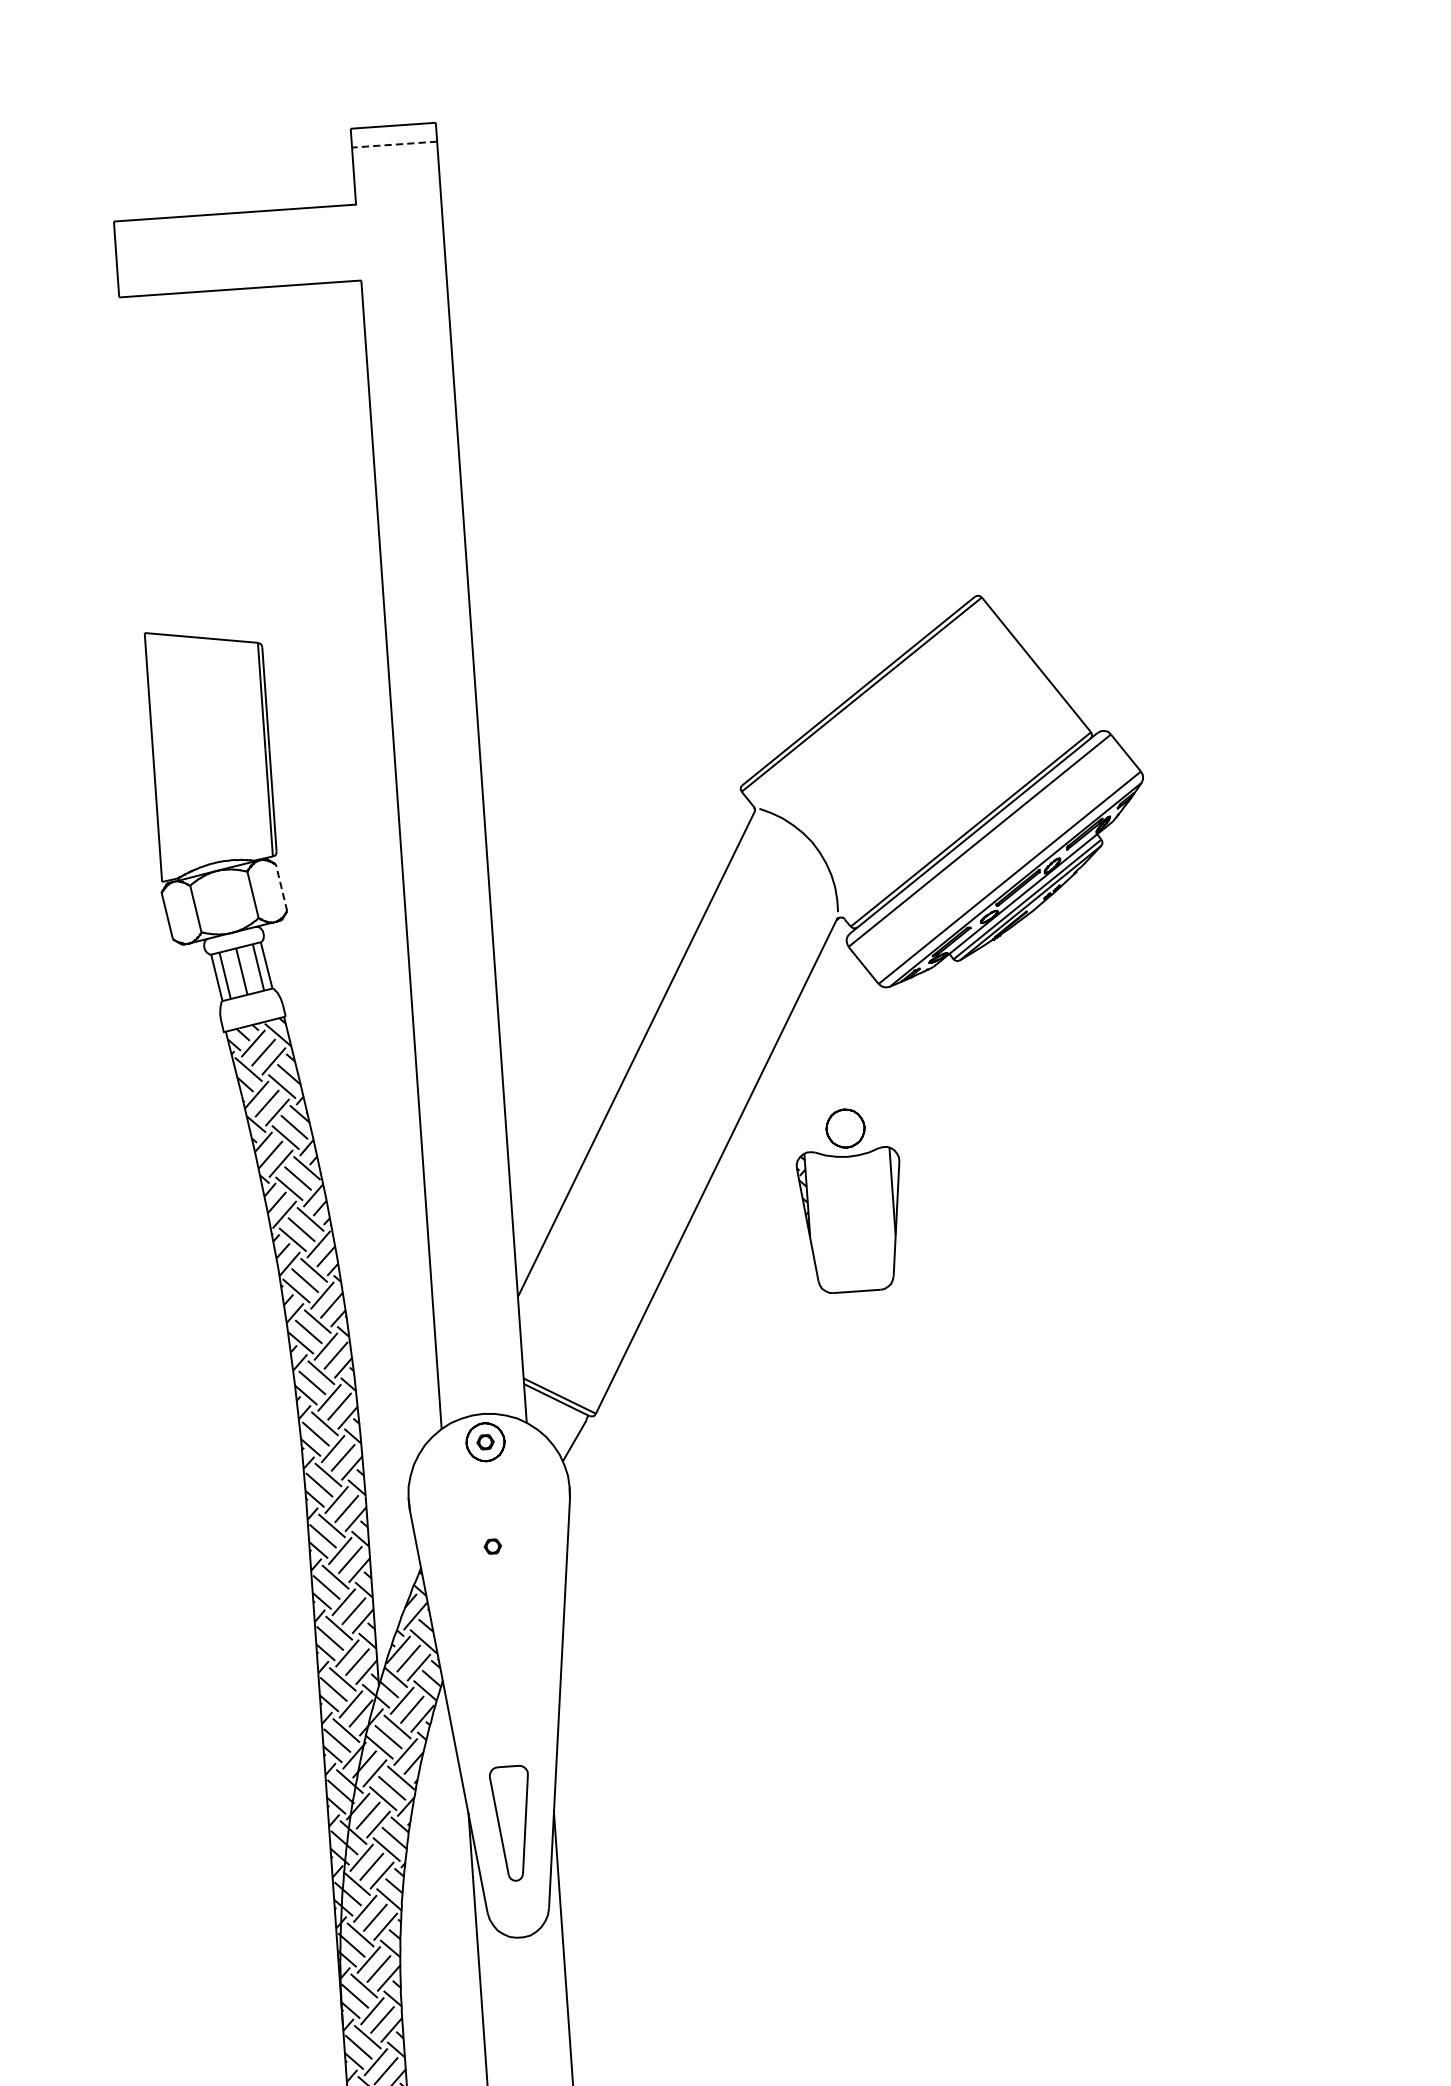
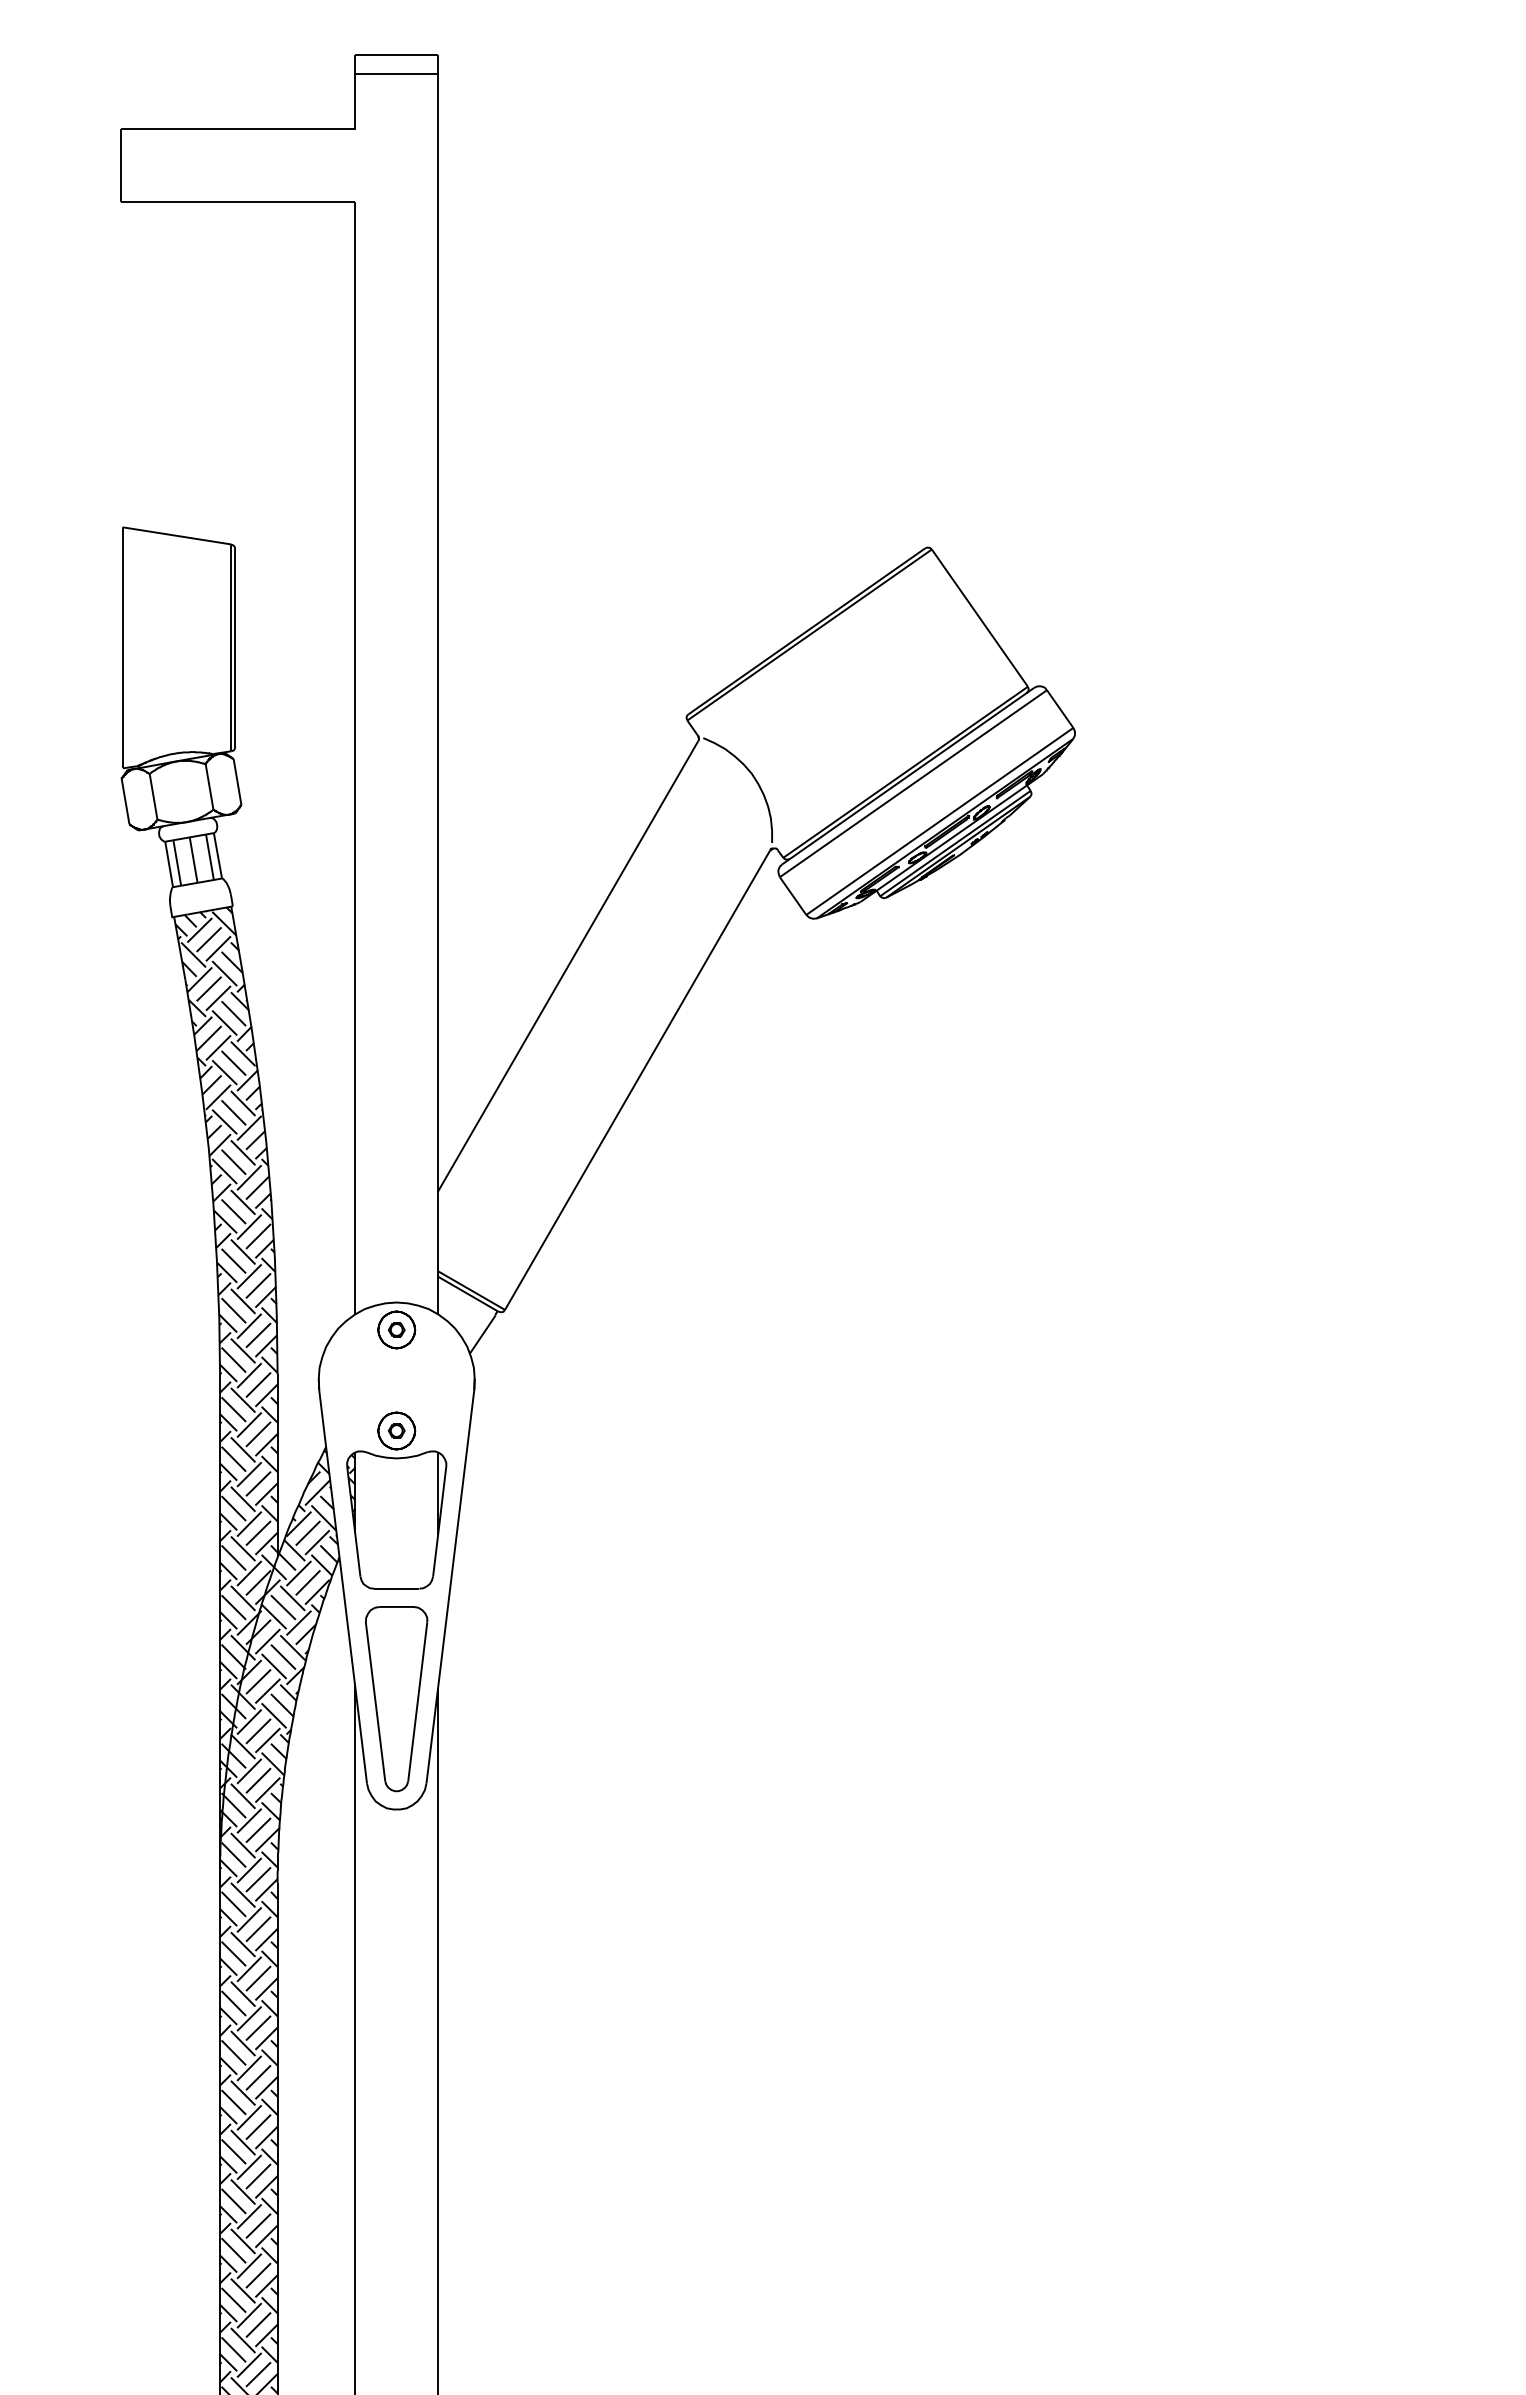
line: (394, 144) -> (396, 73), dashed -> solid
line: (281, 887) -> (237, 781), dashed -> solid
part: (850, 1200) -> (396, 1500), moved
part: (512, 1823) -> (396, 1699), size x1.67

